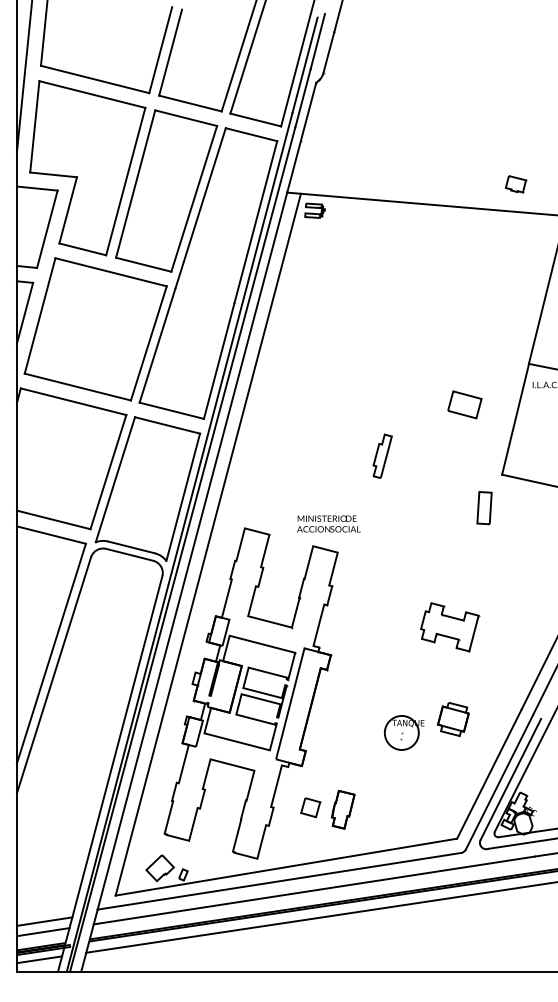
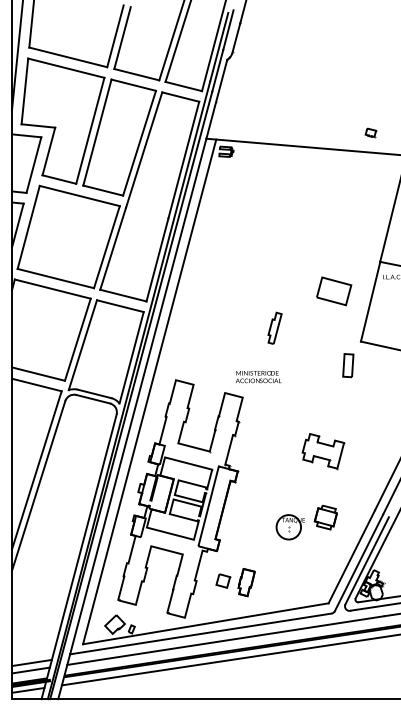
part: (515, 184) -> (370, 132), size x0.71
part: (464, 404) -> (333, 291), size x1.43
text: (328, 523) -> (258, 376), moved

